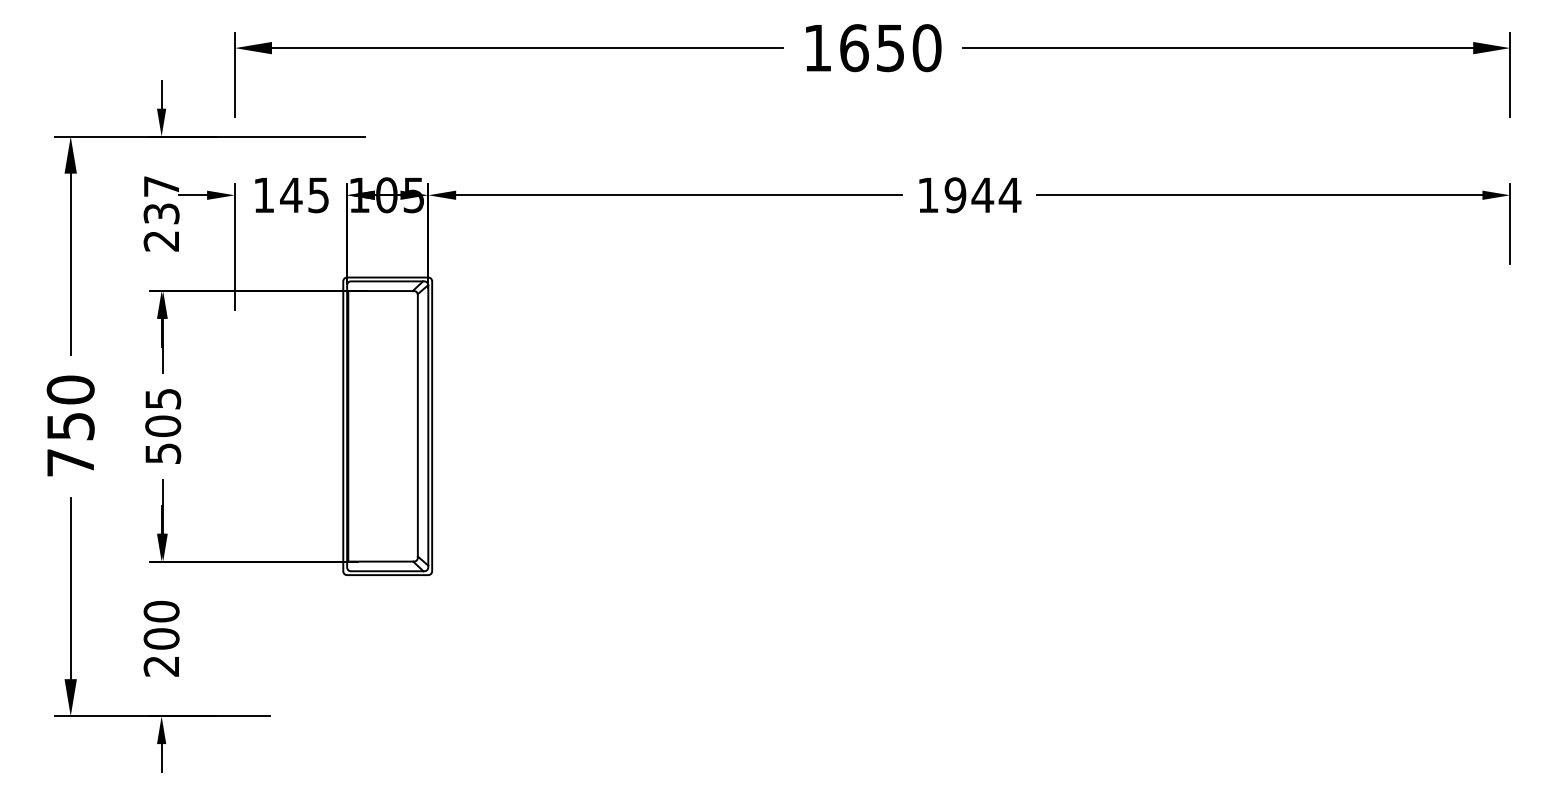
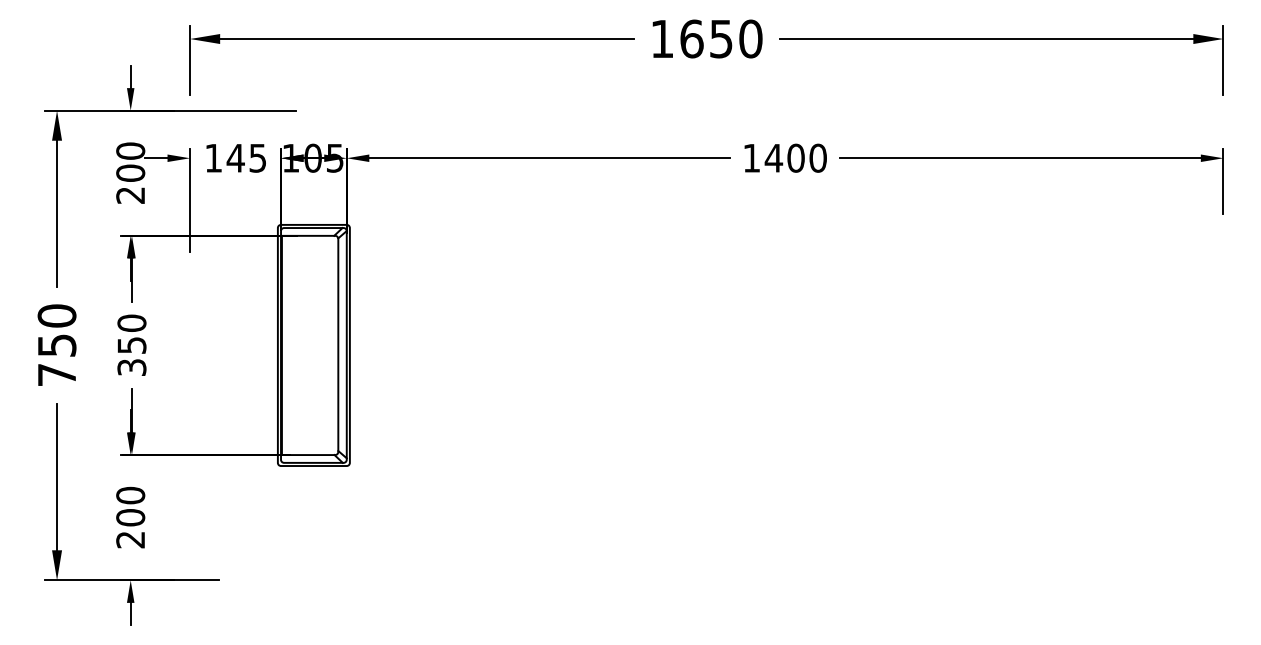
text: (982, 195) -> (795, 158), 1944 -> 1400
text: (161, 199) -> (130, 161), 237 -> 200
text: (163, 425) -> (132, 344), 505 -> 350

